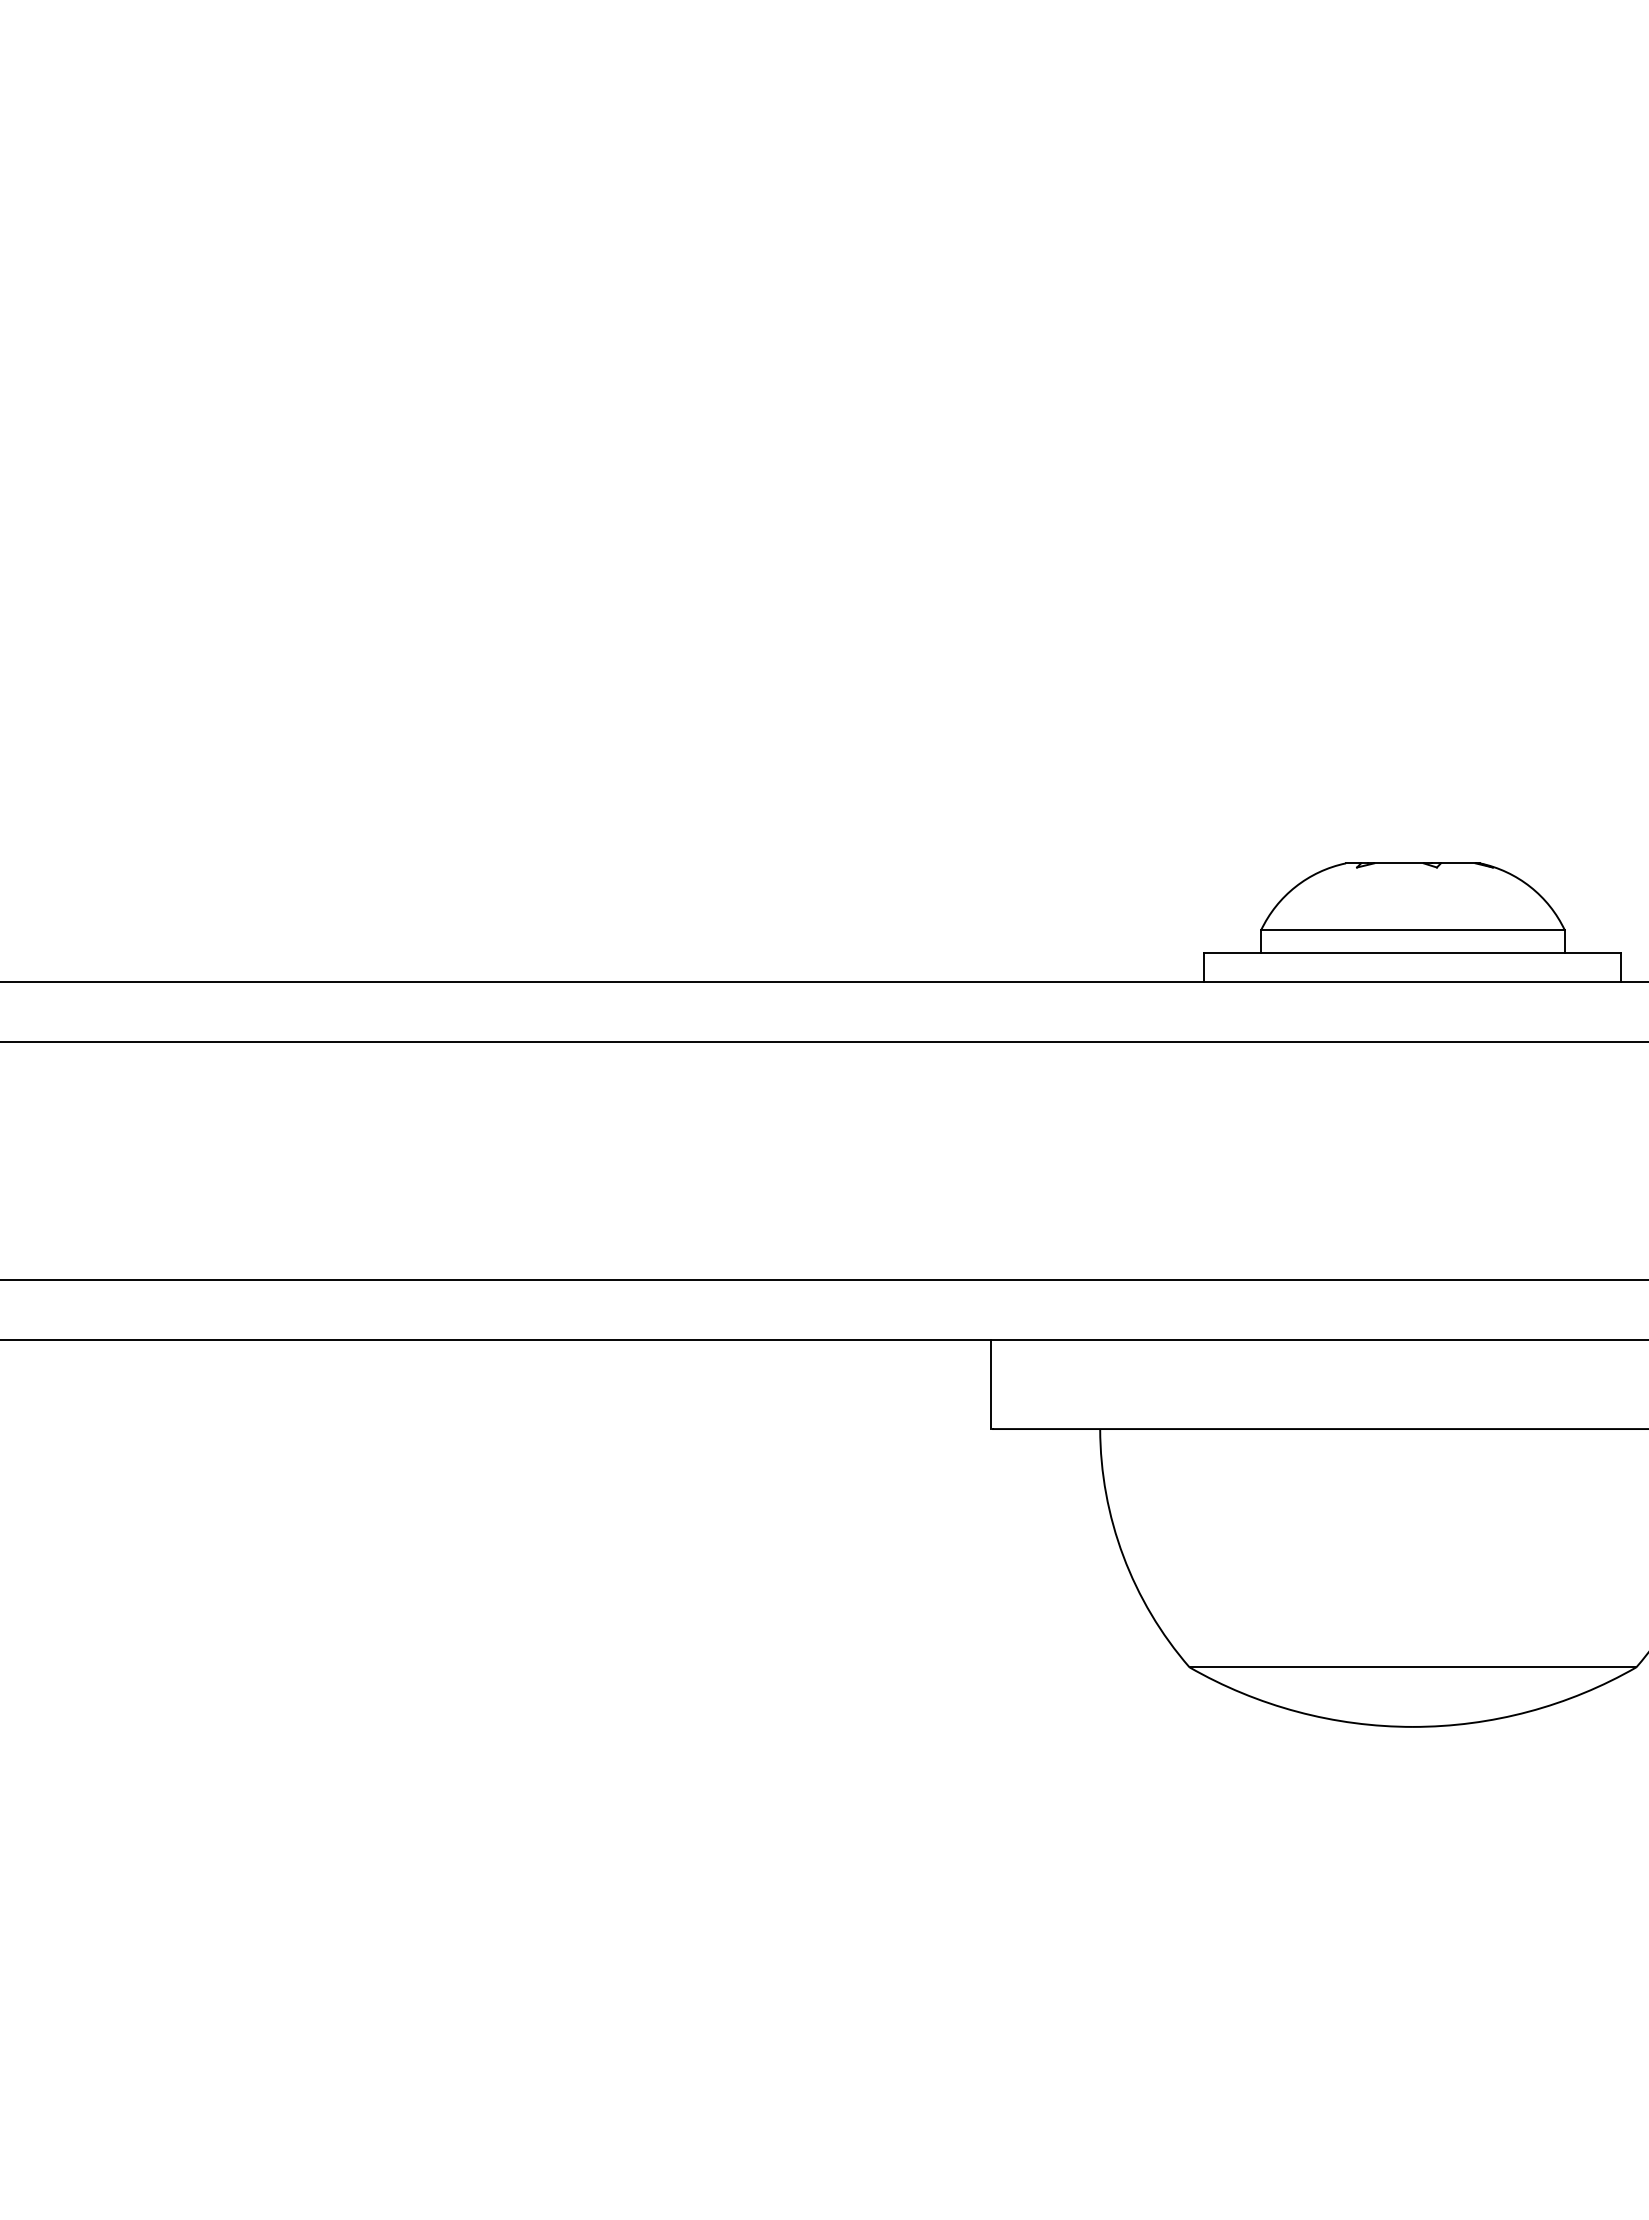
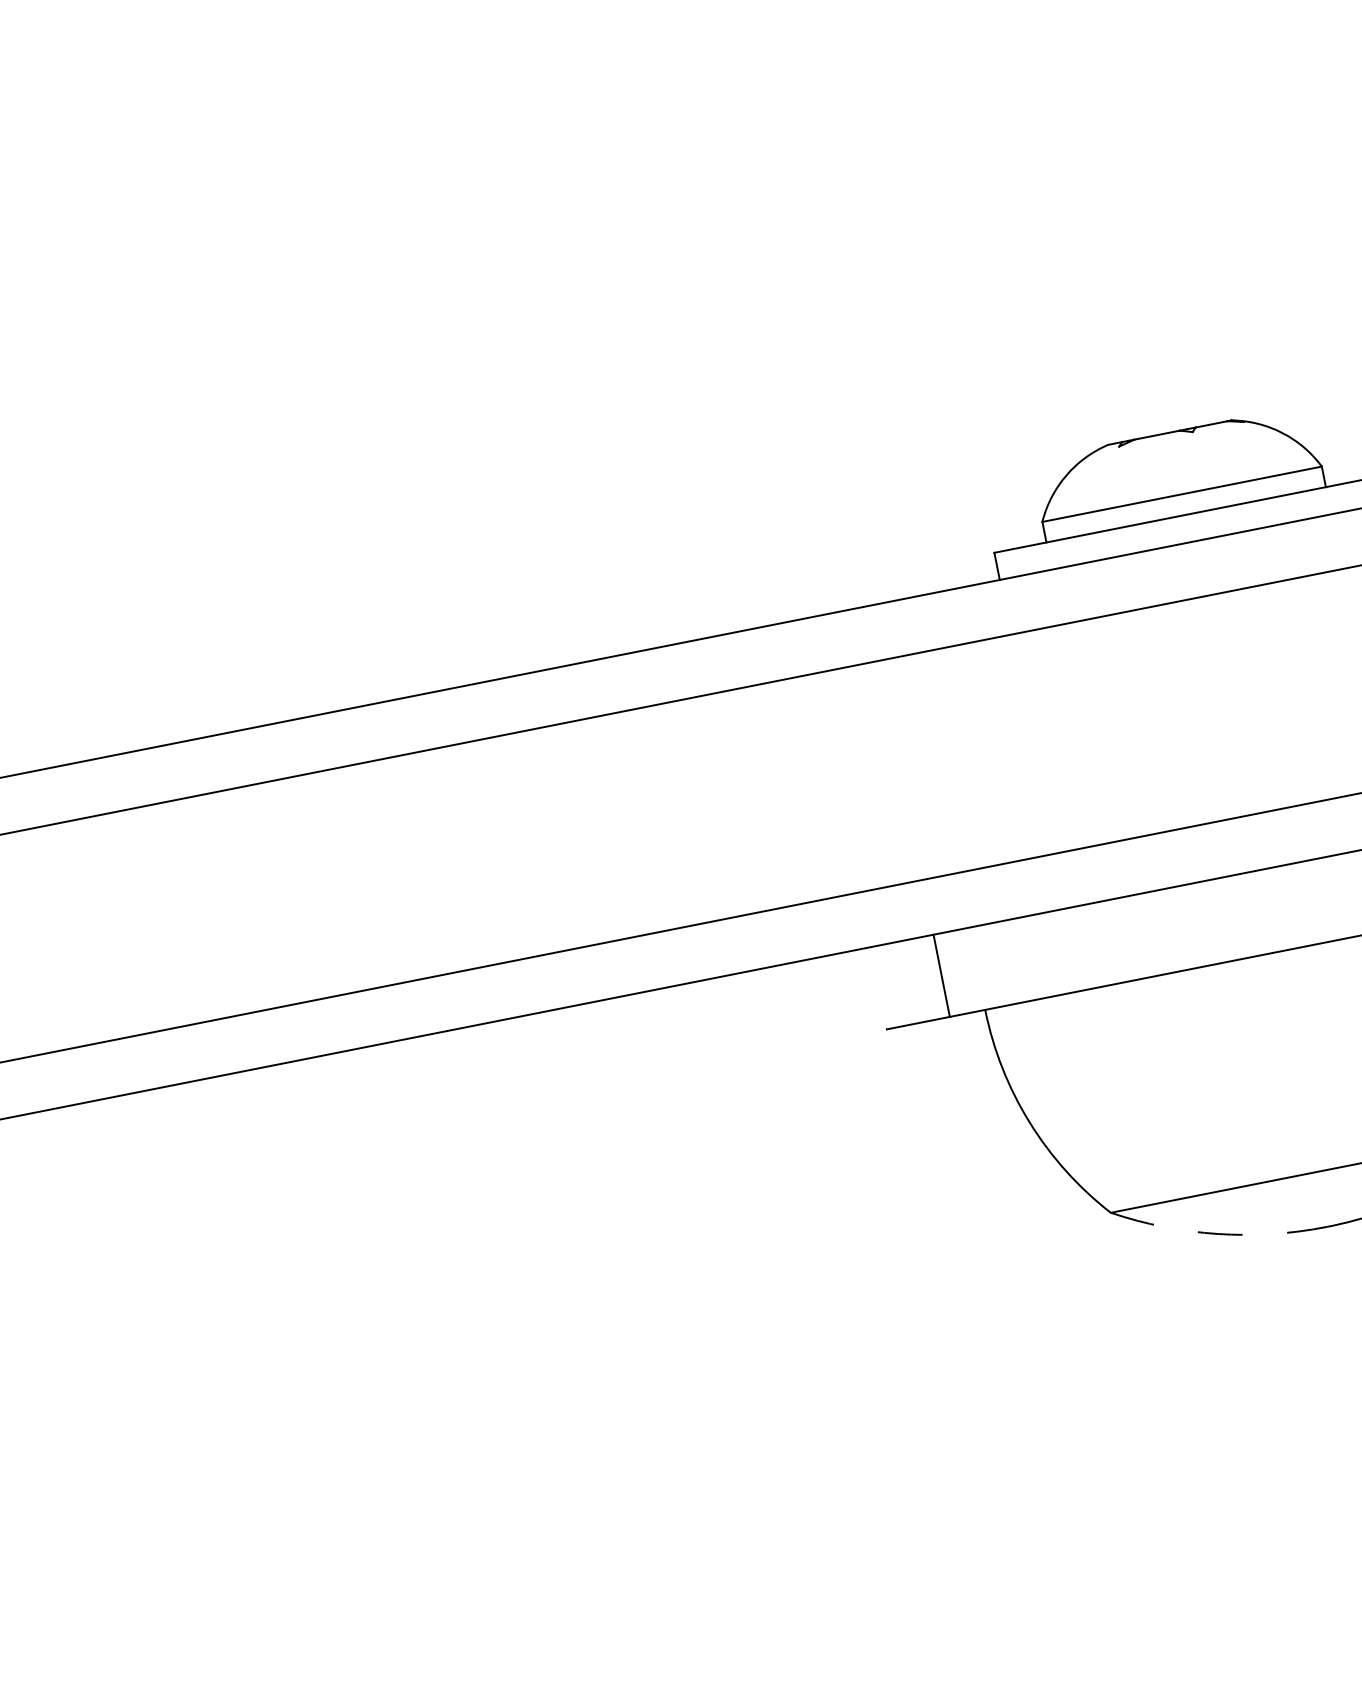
line: (990, 1384) -> (941, 975), moved
arc: (1297, 1711) -> (1218, 1233), solid -> dashed

